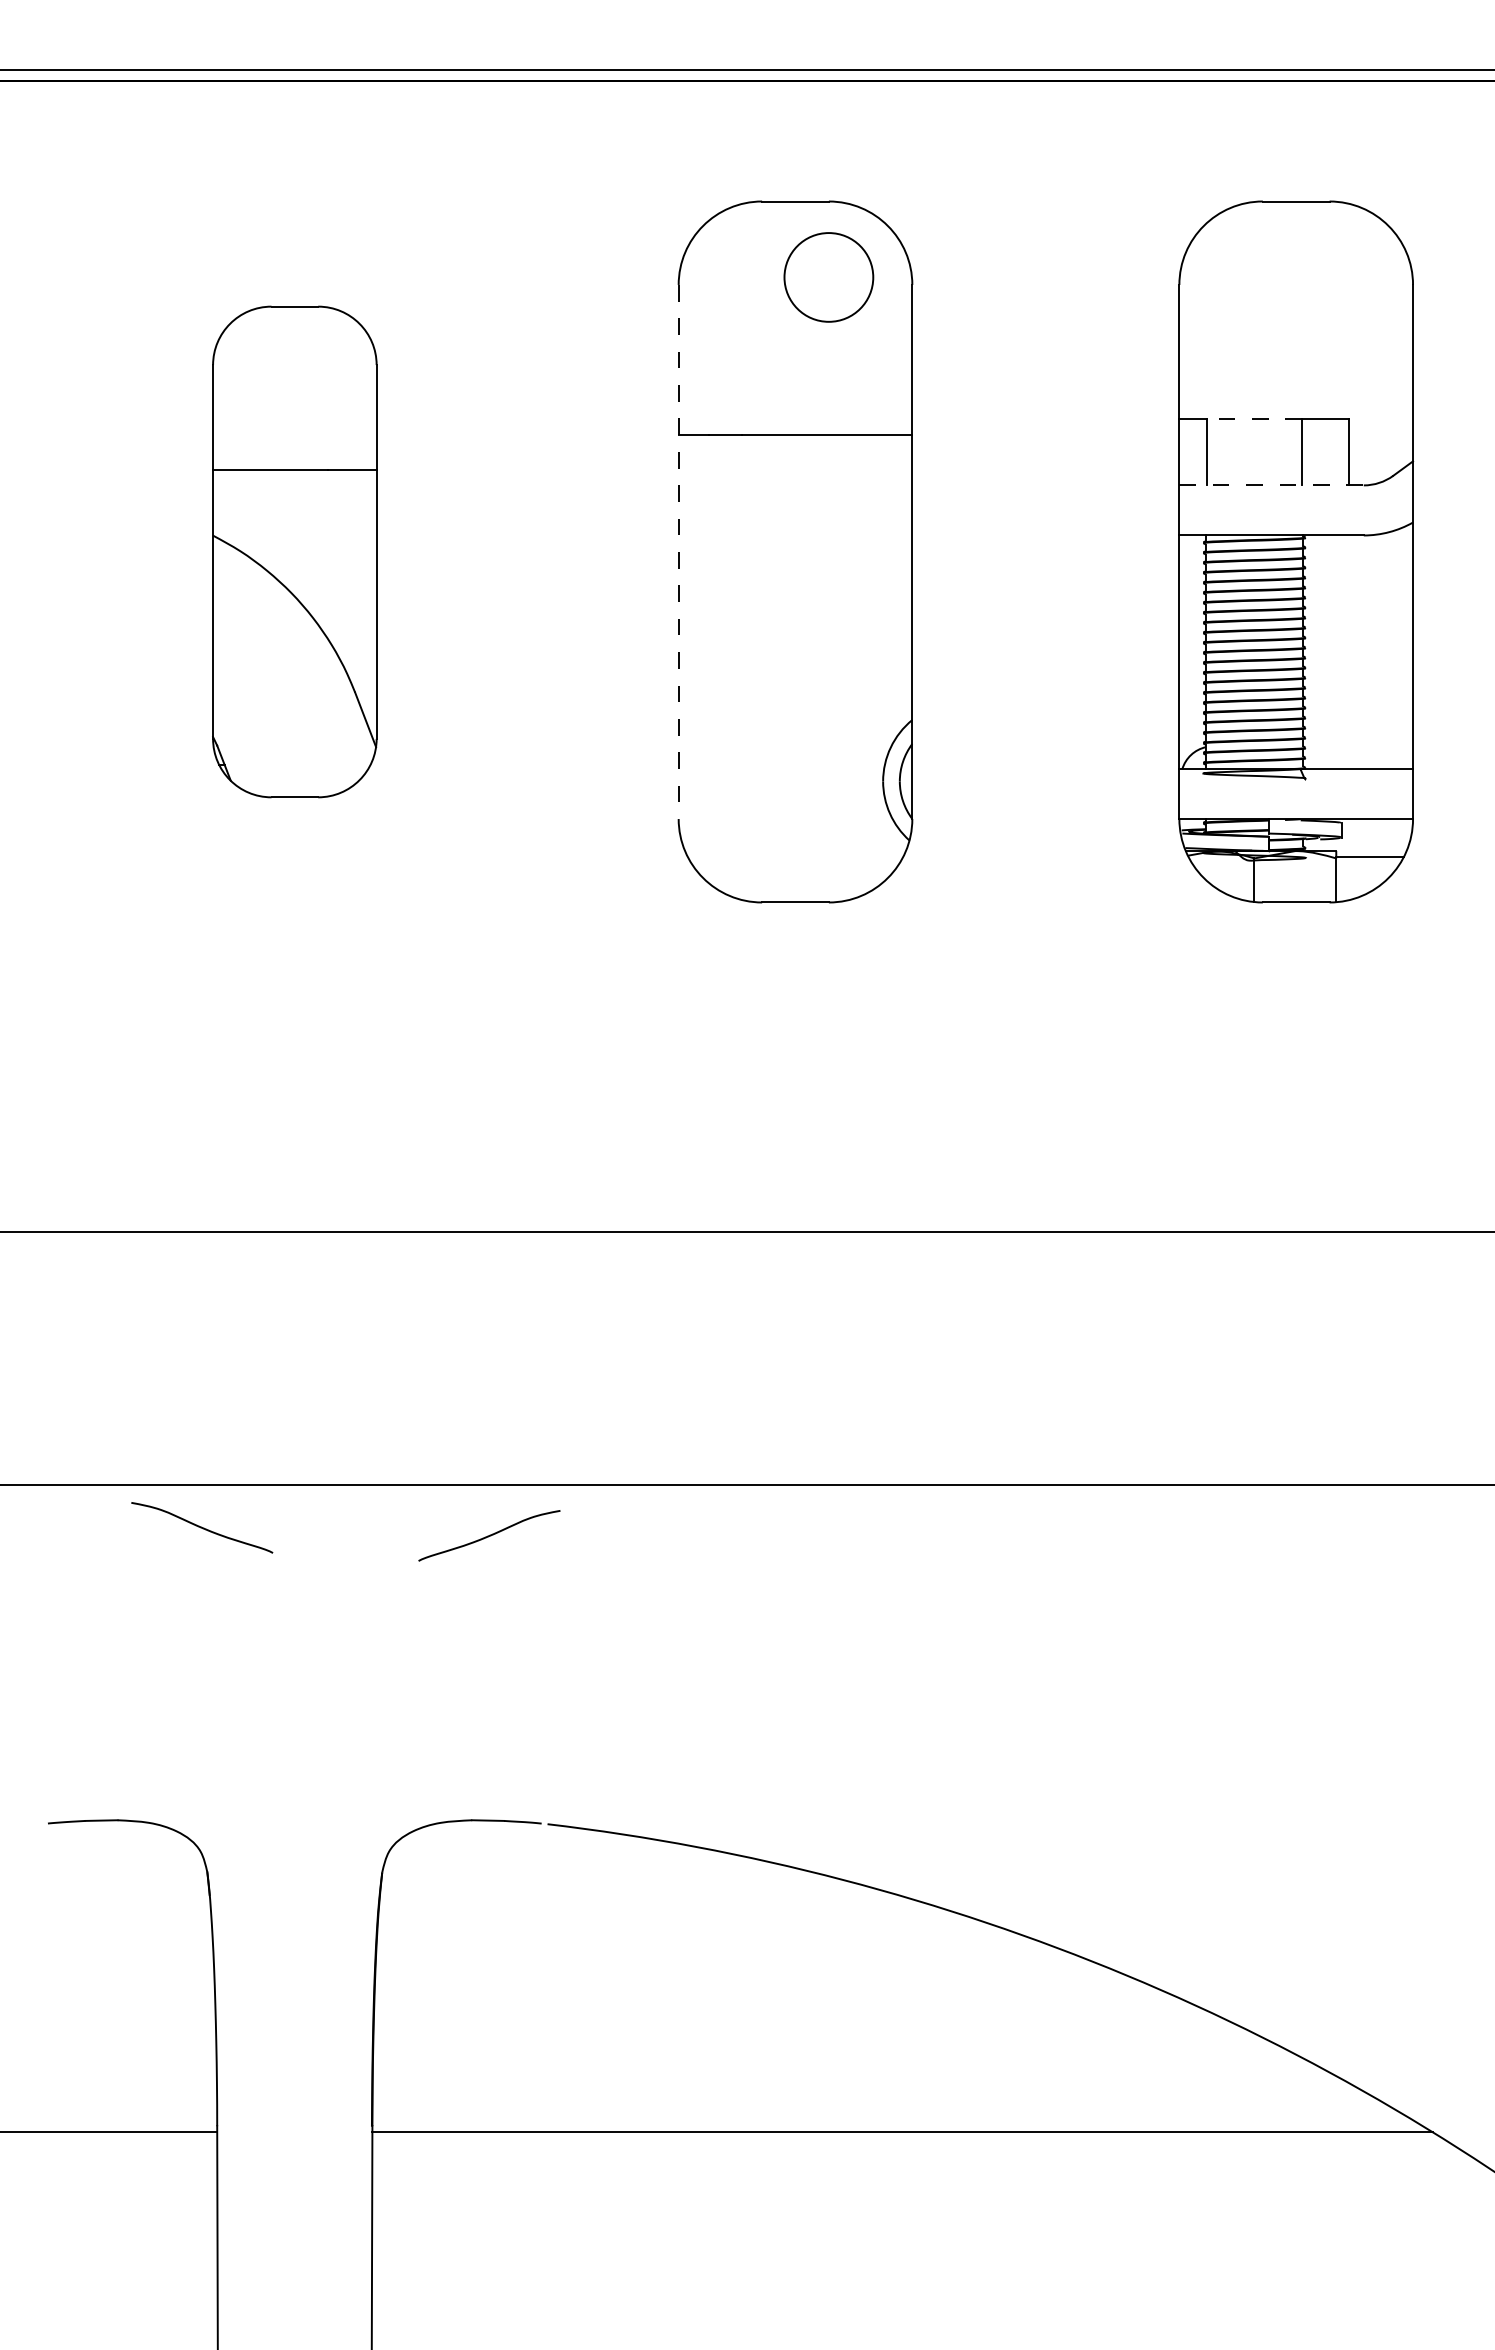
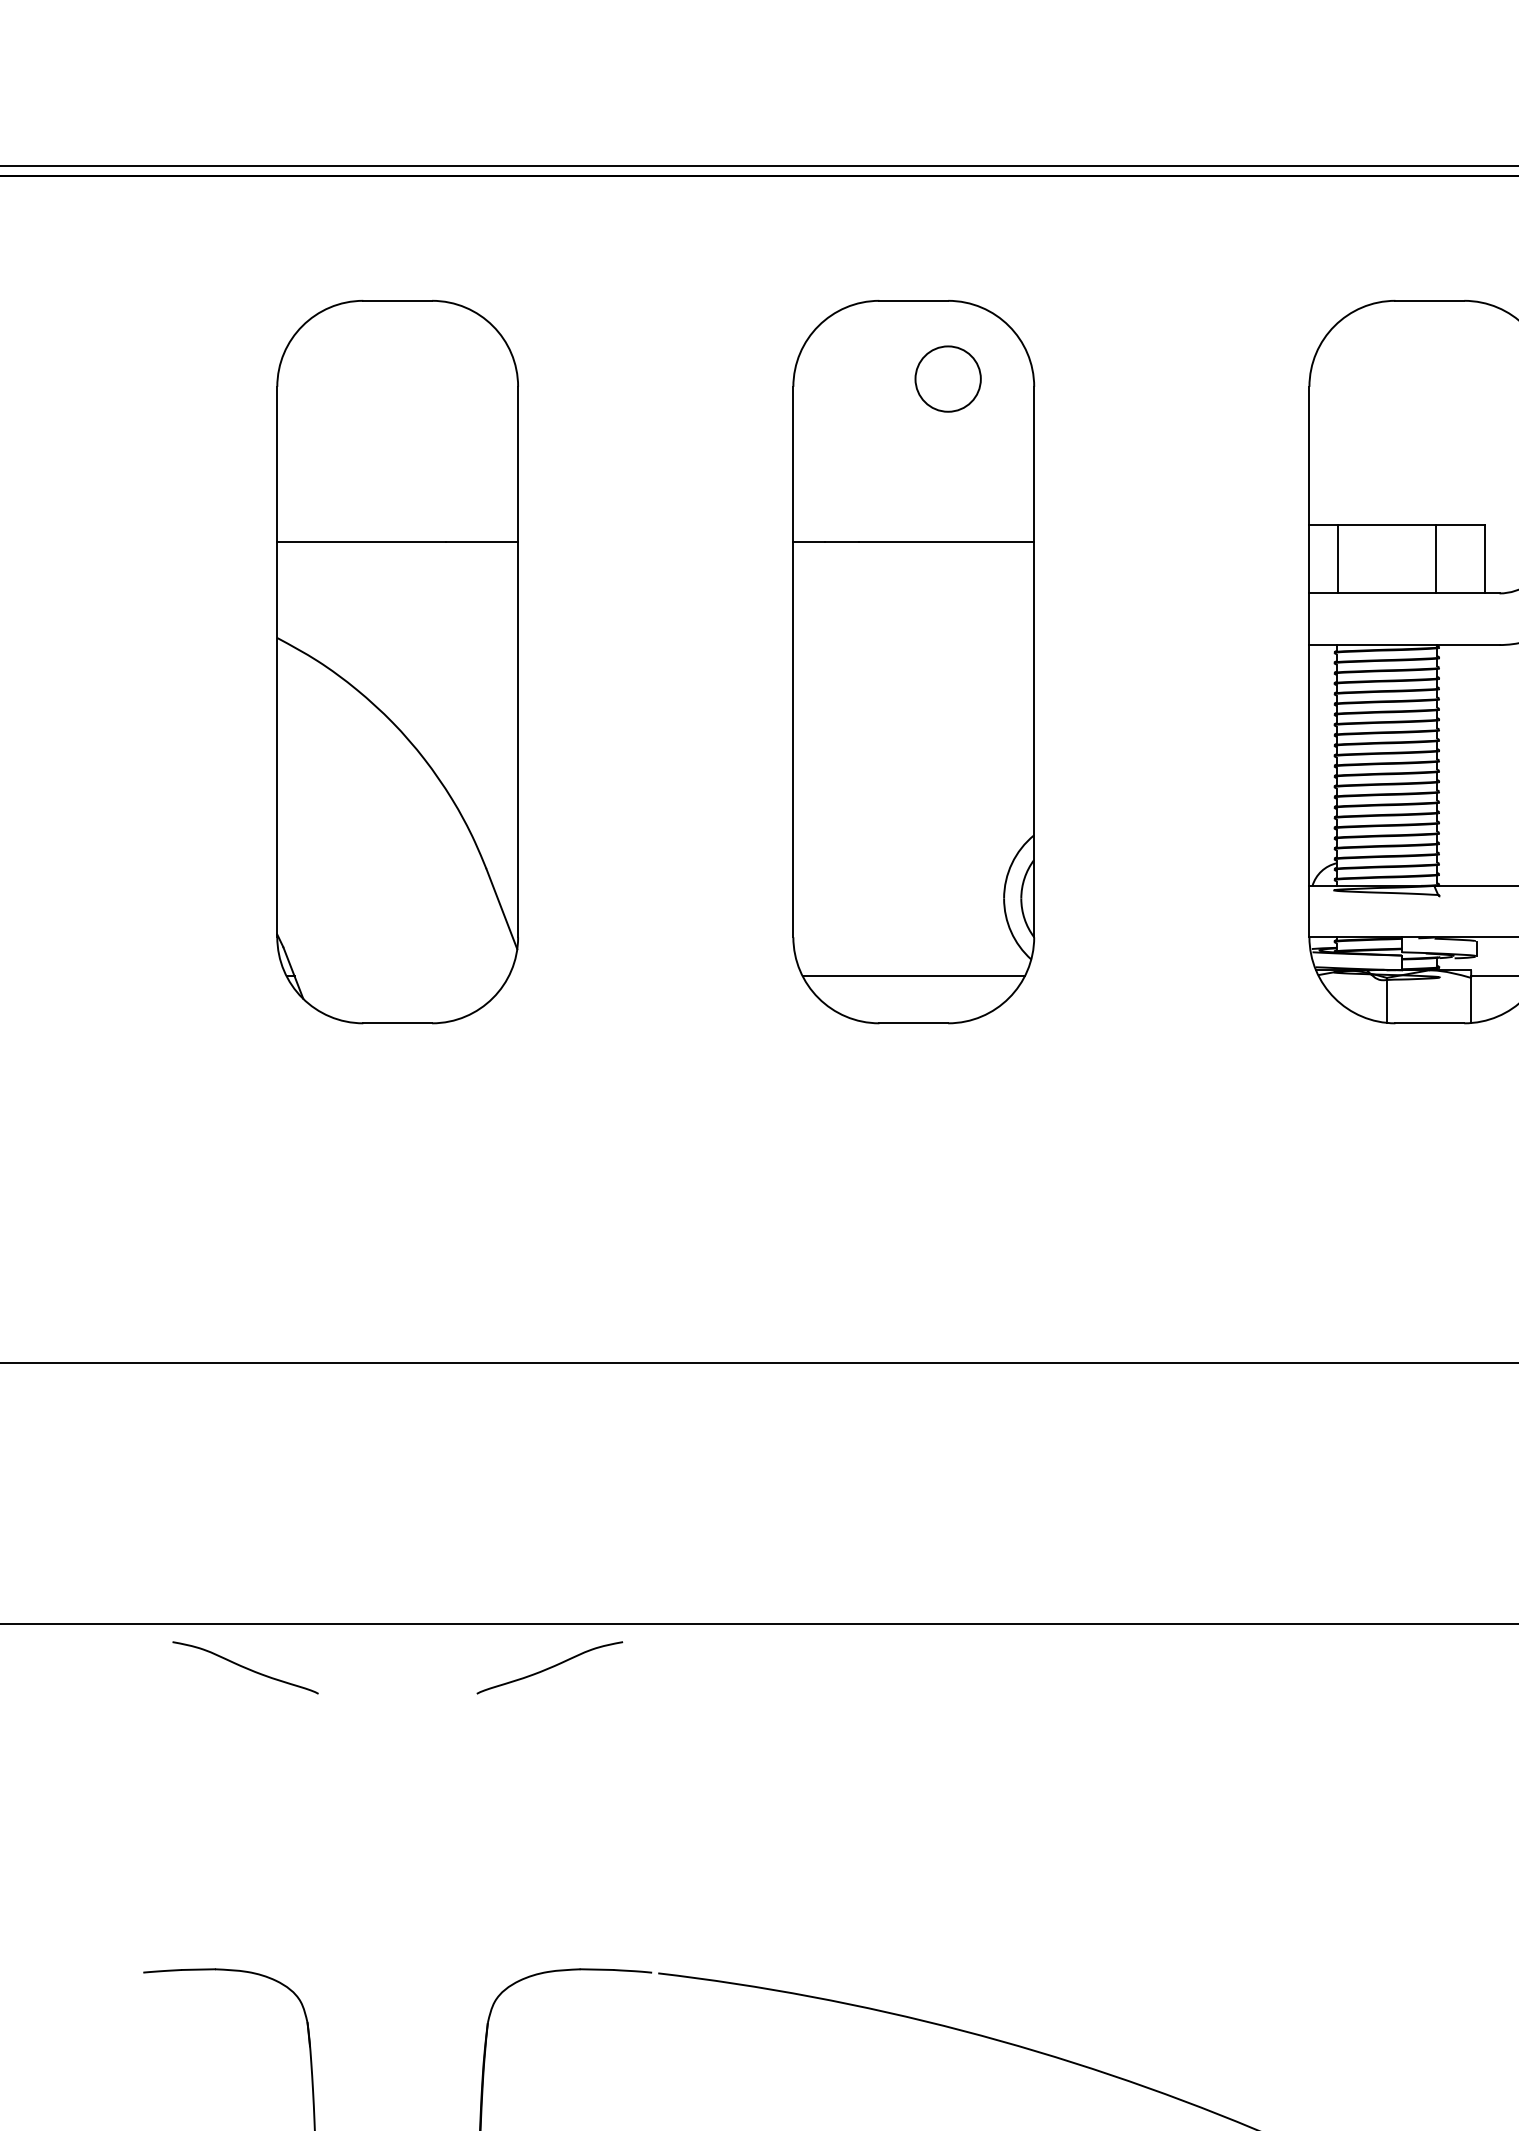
circle: (828, 277) -> (947, 379), size x0.71
line: (1254, 418) -> (1386, 524), dashed -> solid
line: (1272, 485) -> (1405, 593), dashed -> solid
part: (294, 551) -> (397, 661), size x1.43
line: (678, 552) -> (793, 662), dashed -> solid
line: (795, 856) -> (913, 975), added
curve: (202, 1527) -> (245, 1667), moved
curve: (489, 1535) -> (549, 1667), moved

